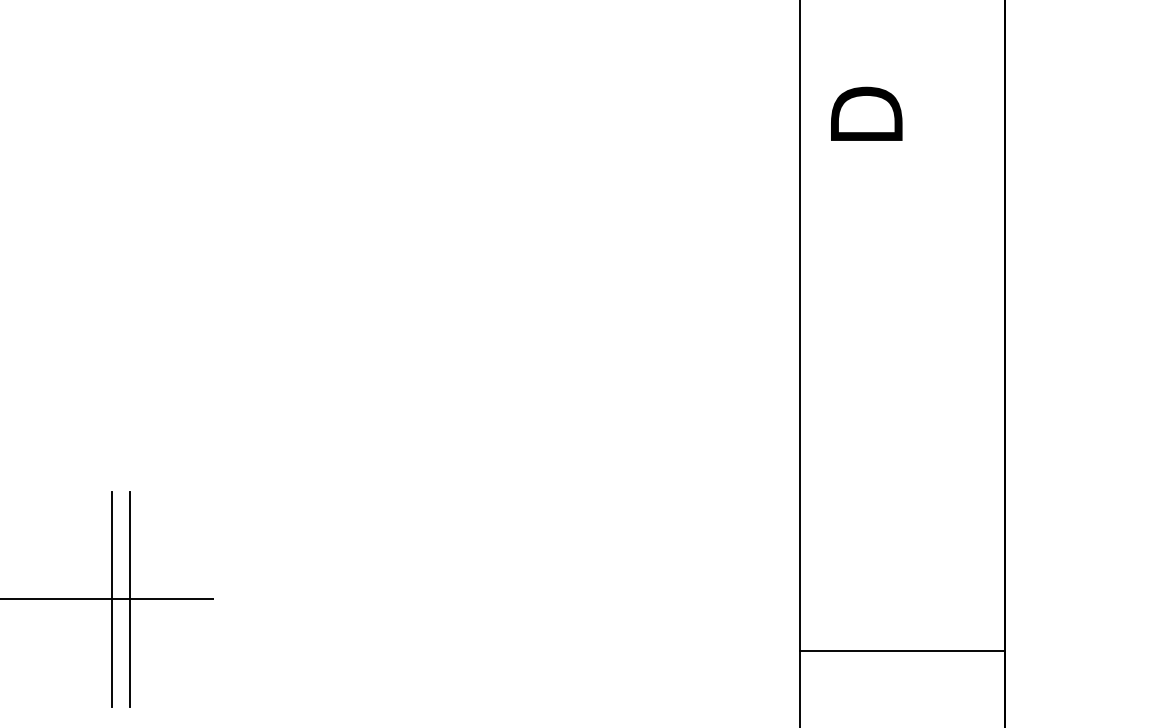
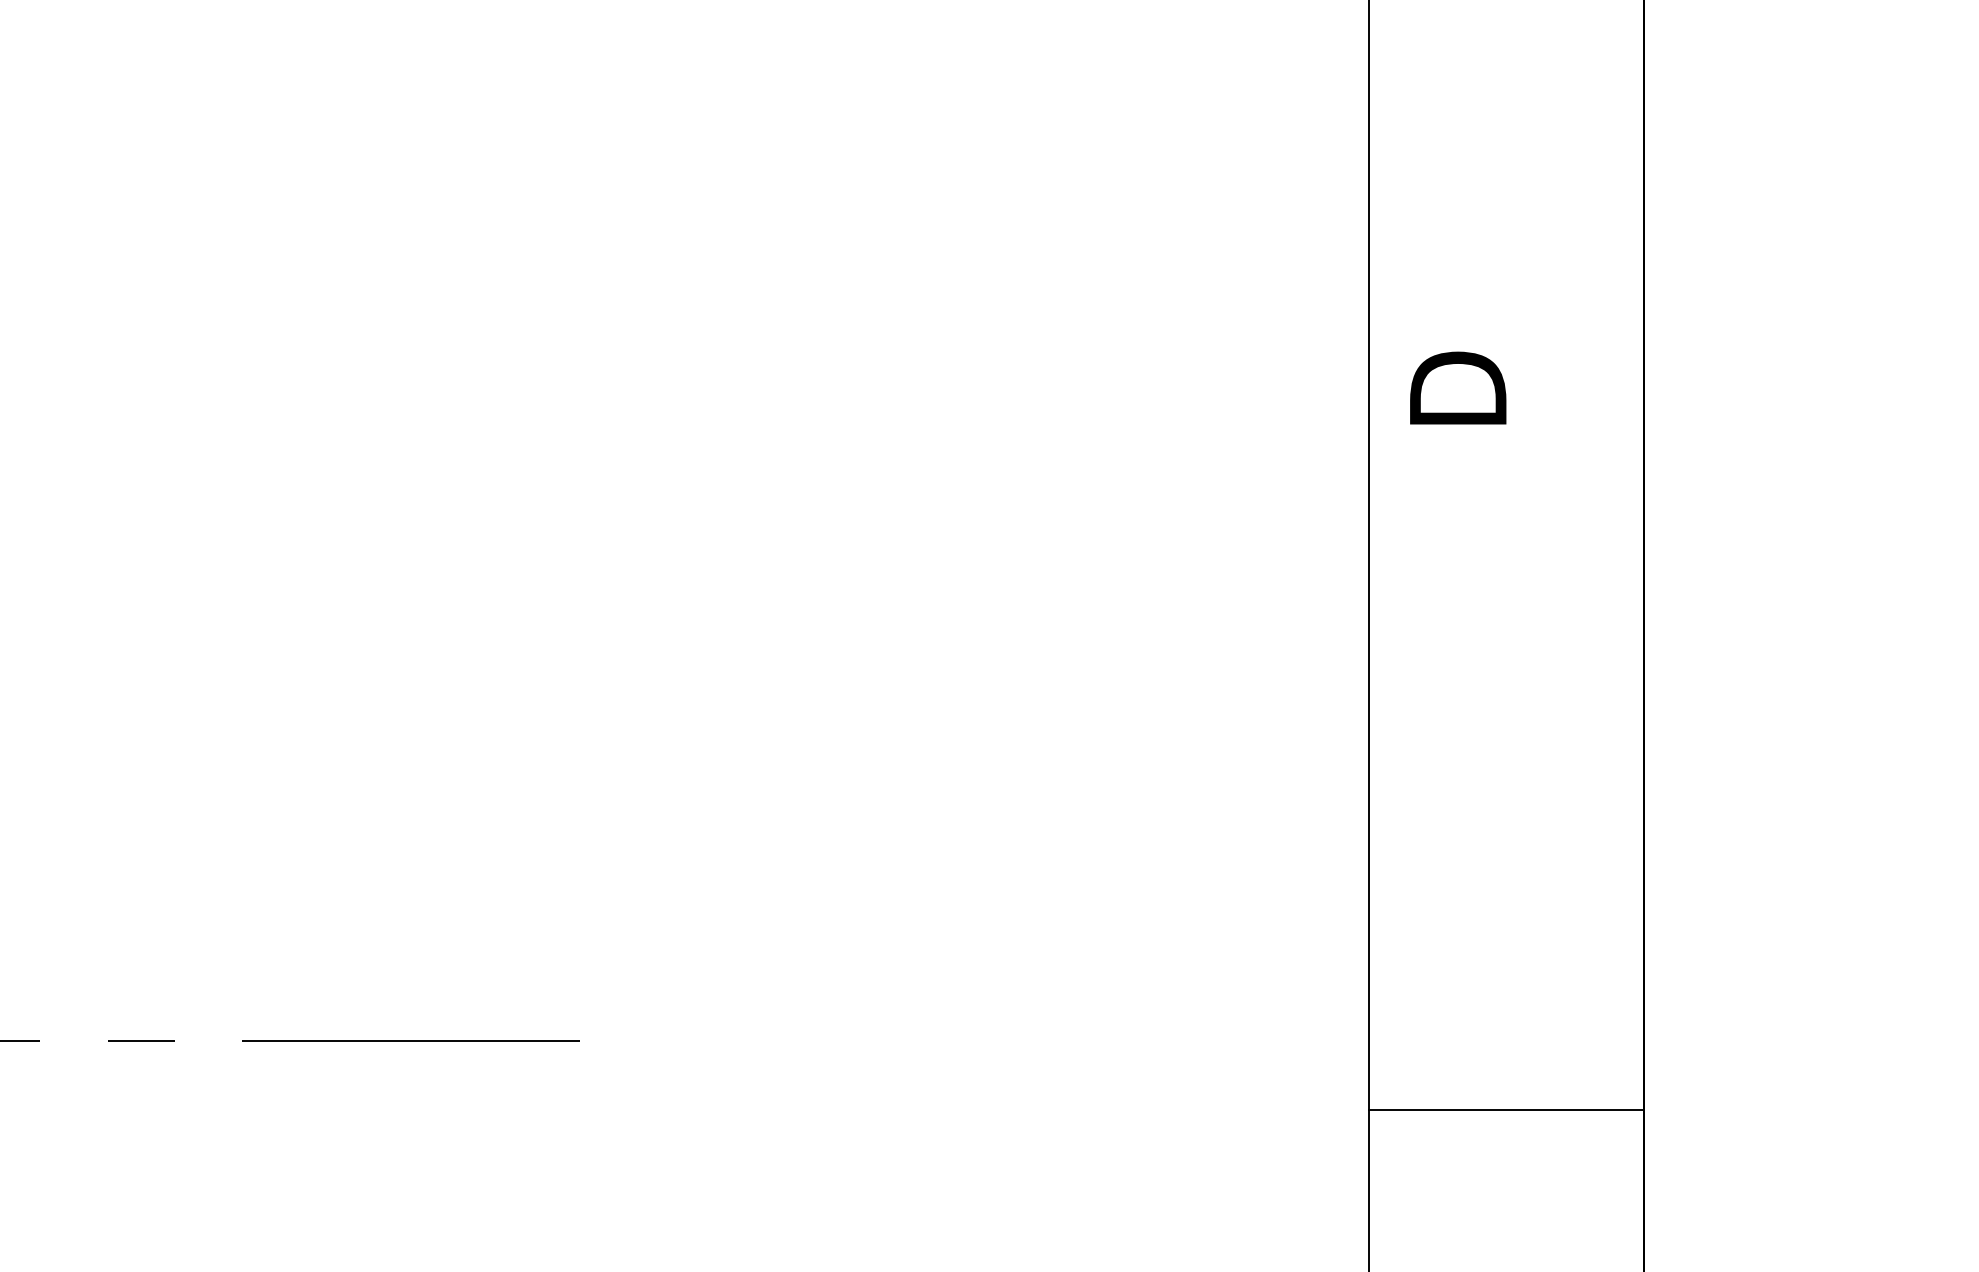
line: (111, 598) -> (442, 1040), removed
line: (130, 598) -> (467, 1040), removed

